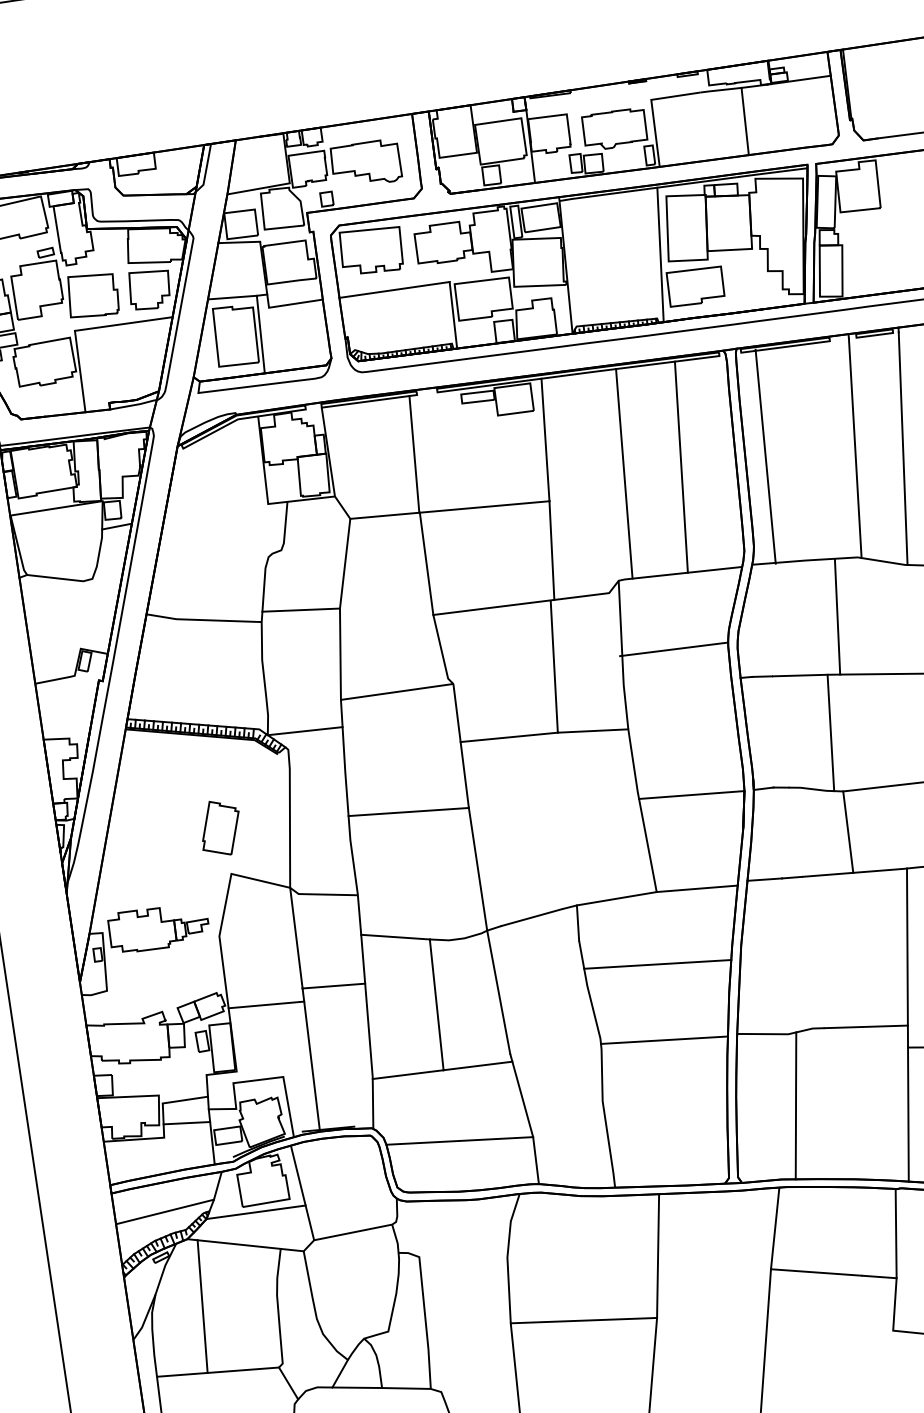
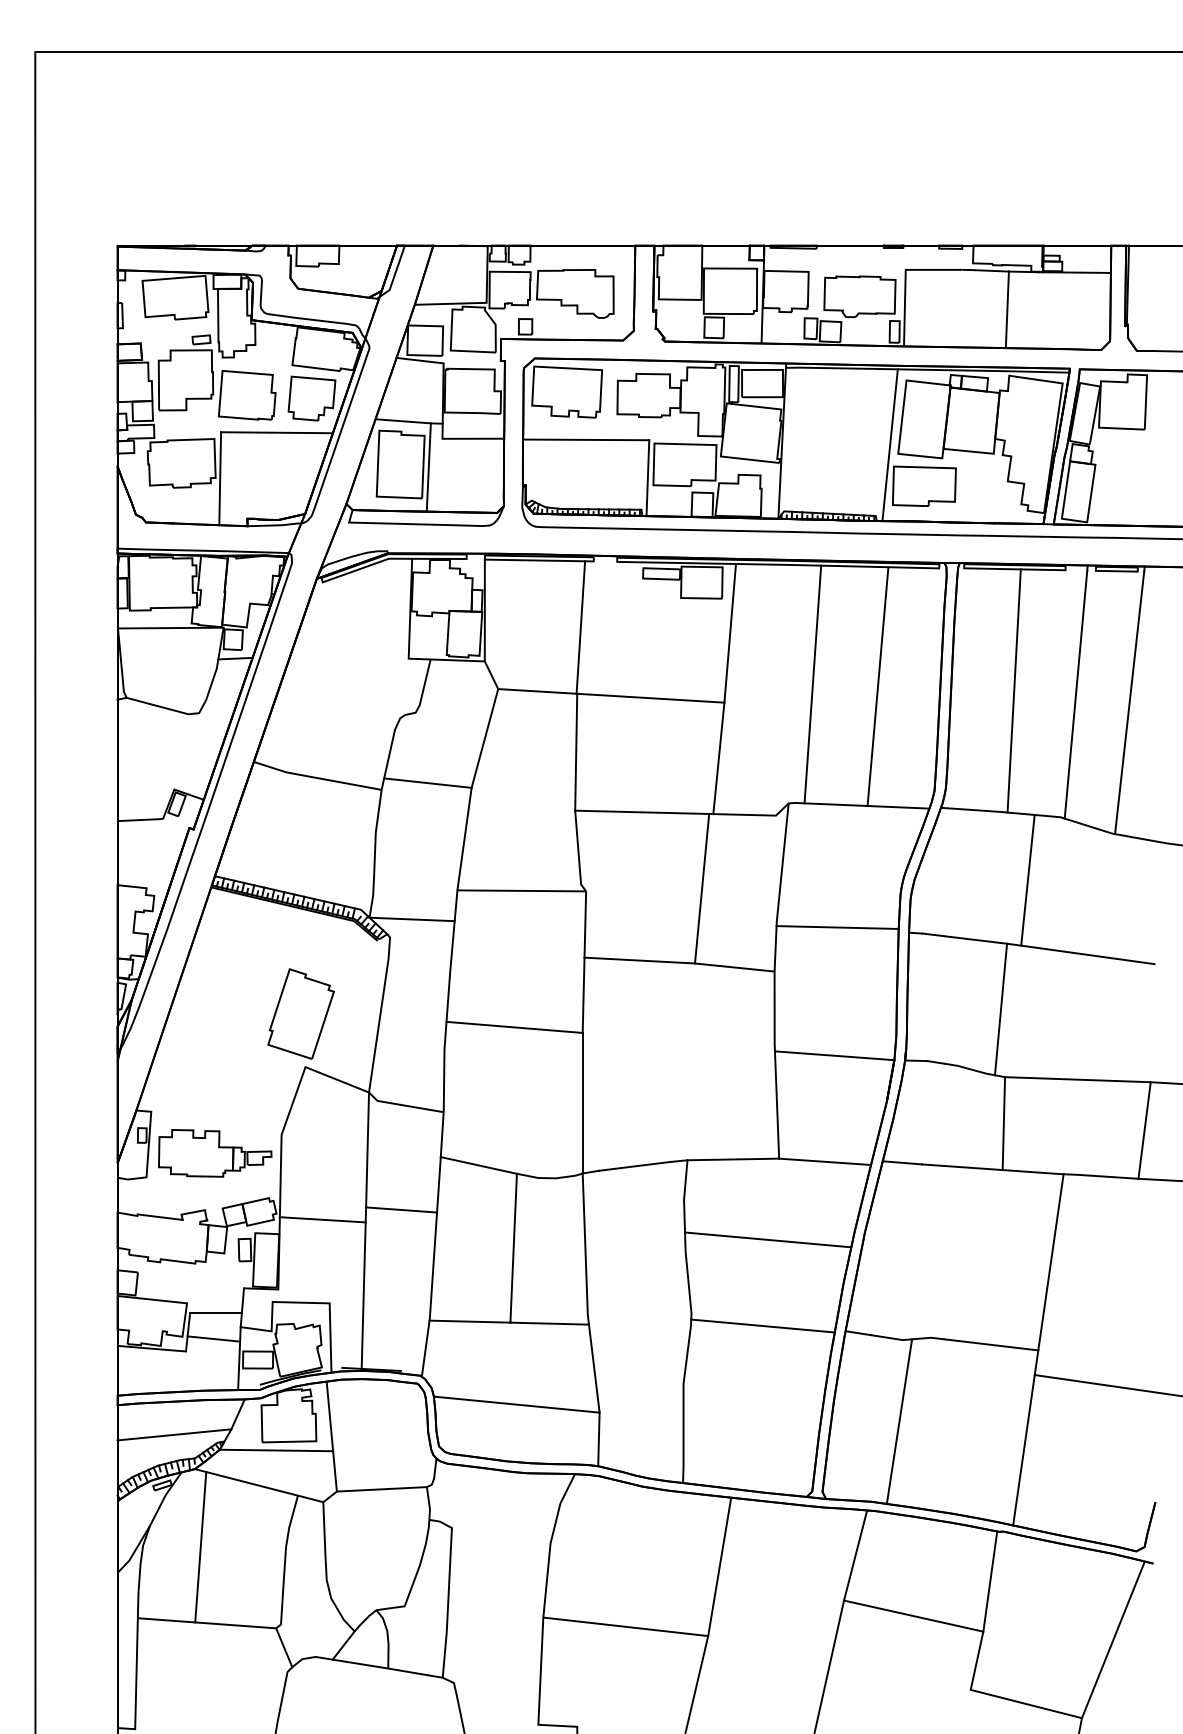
line: (765, 456) -> (1013, 690), moved
line: (673, 649) -> (837, 927), moved
part: (220, 827) -> (300, 1013), size x1.43
part: (159, 927) -> (215, 1153), moved

